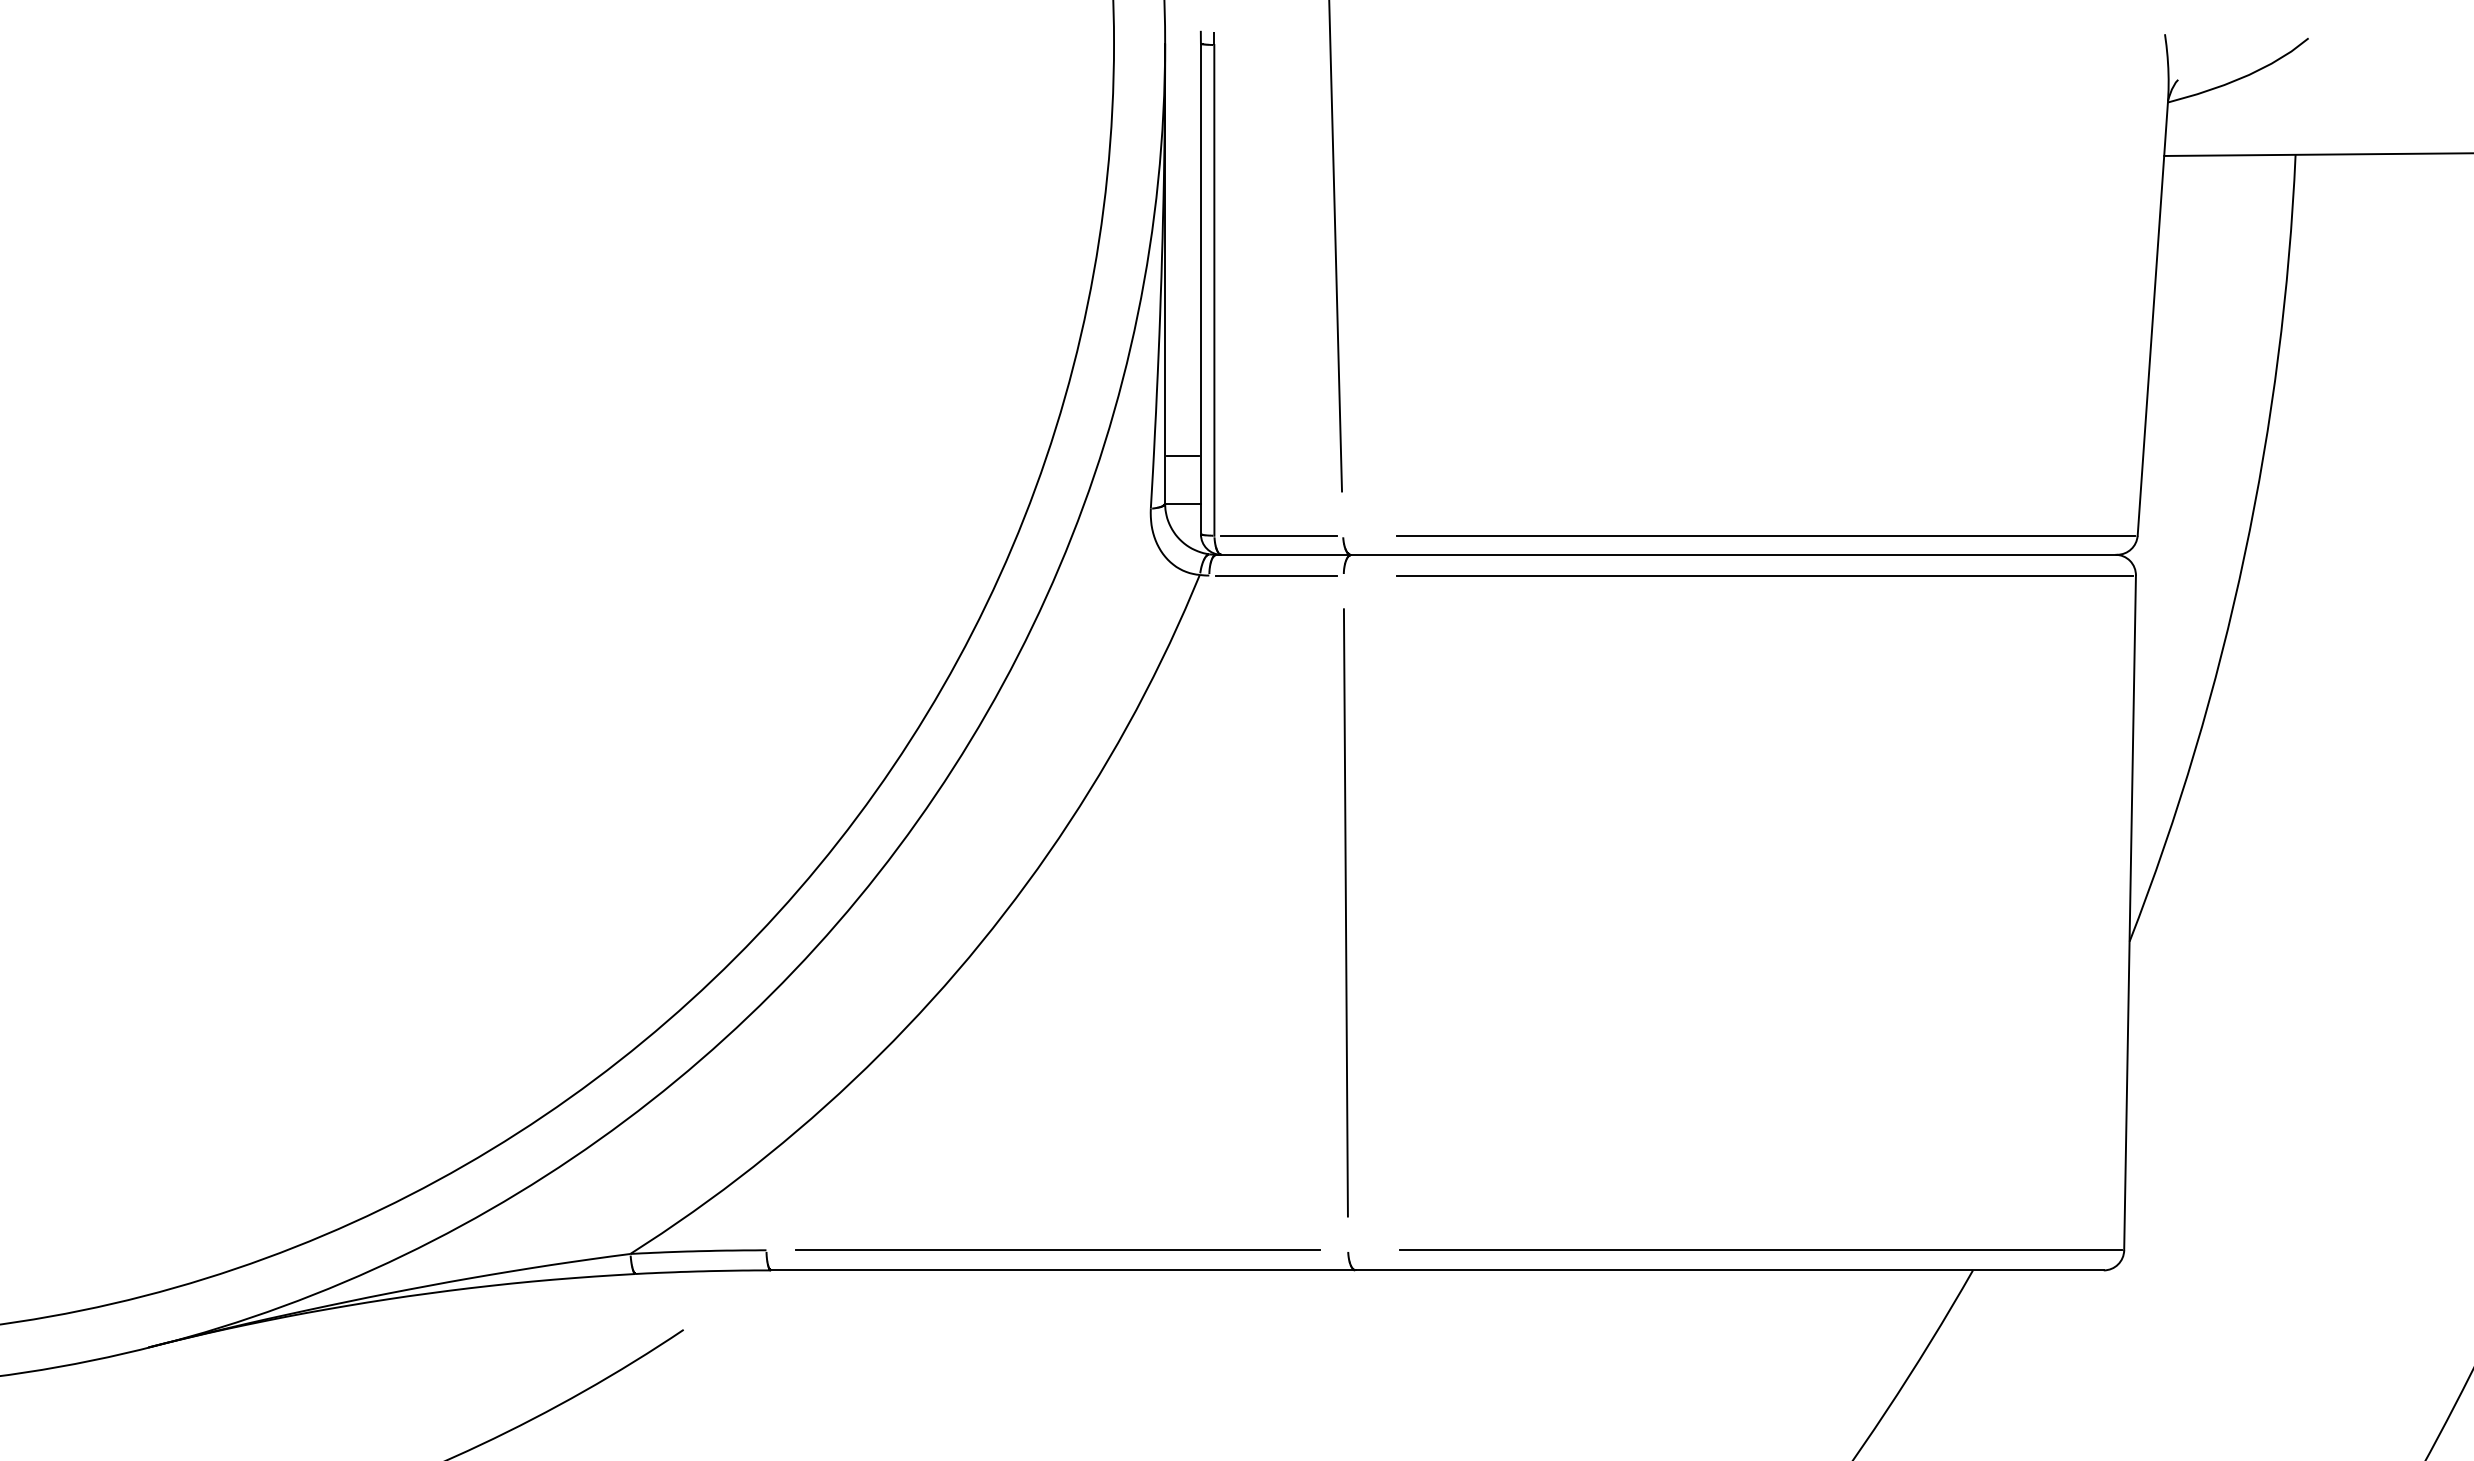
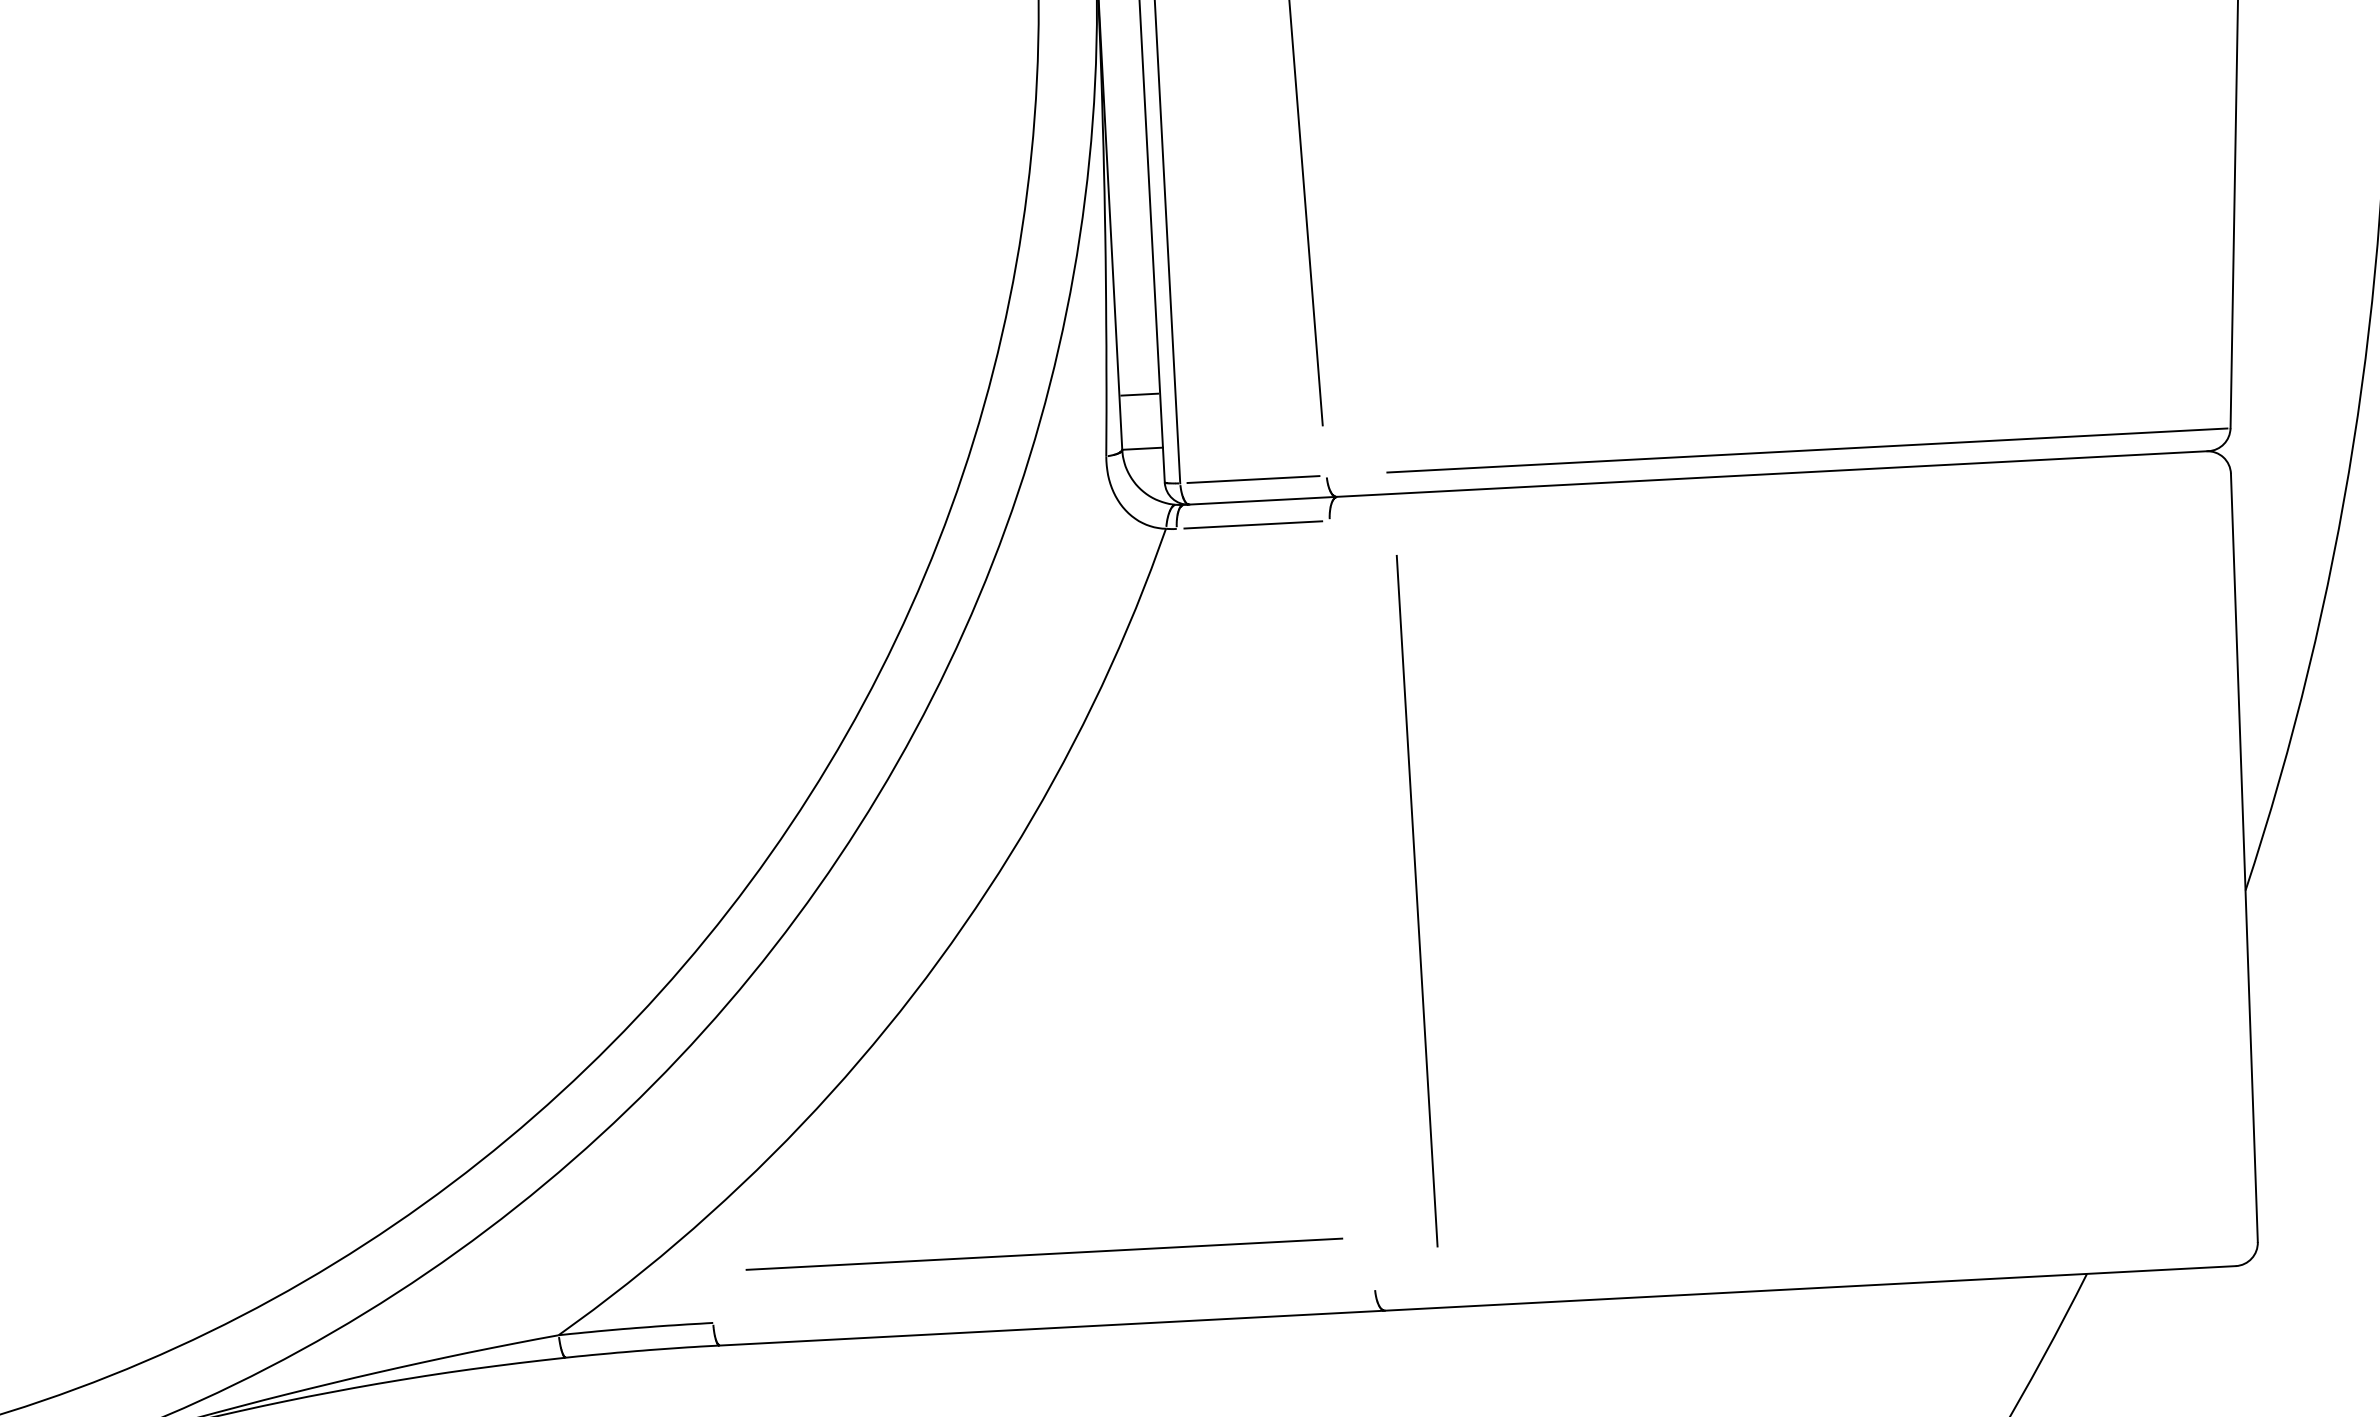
line: (1765, 575) -> (1809, 495), removed
line: (1345, 912) -> (1416, 900), moved
line: (1057, 1249) -> (1043, 1253), moved
line: (1760, 1250) -> (1844, 1263), removed

